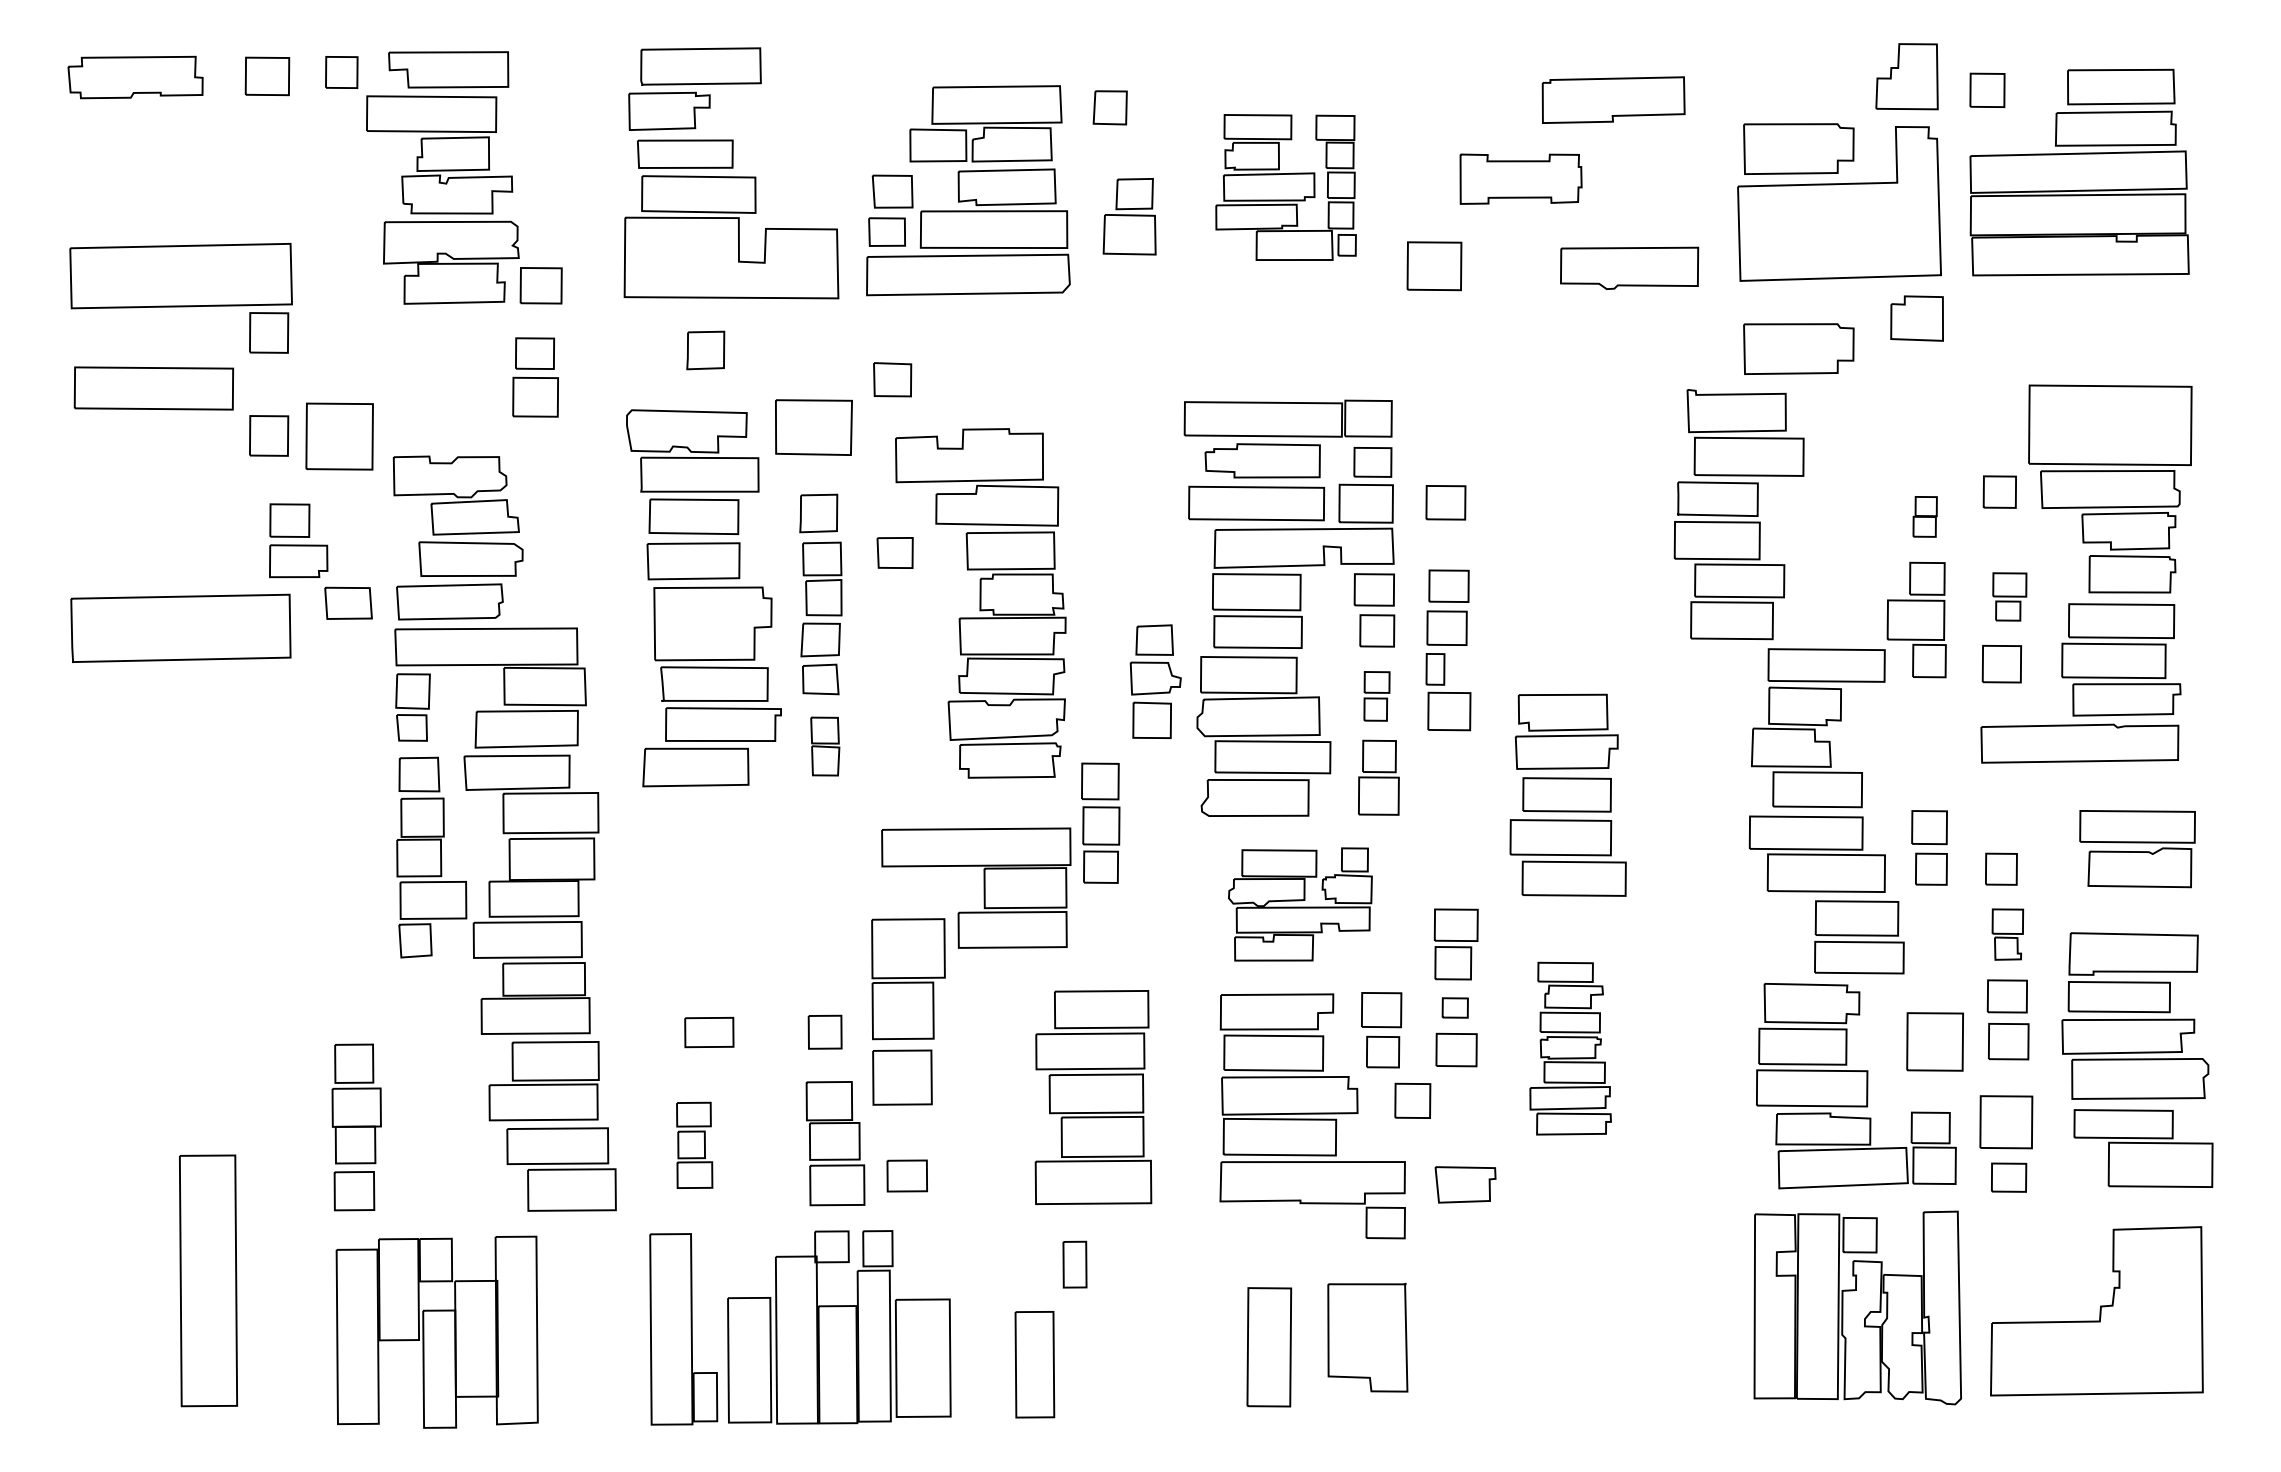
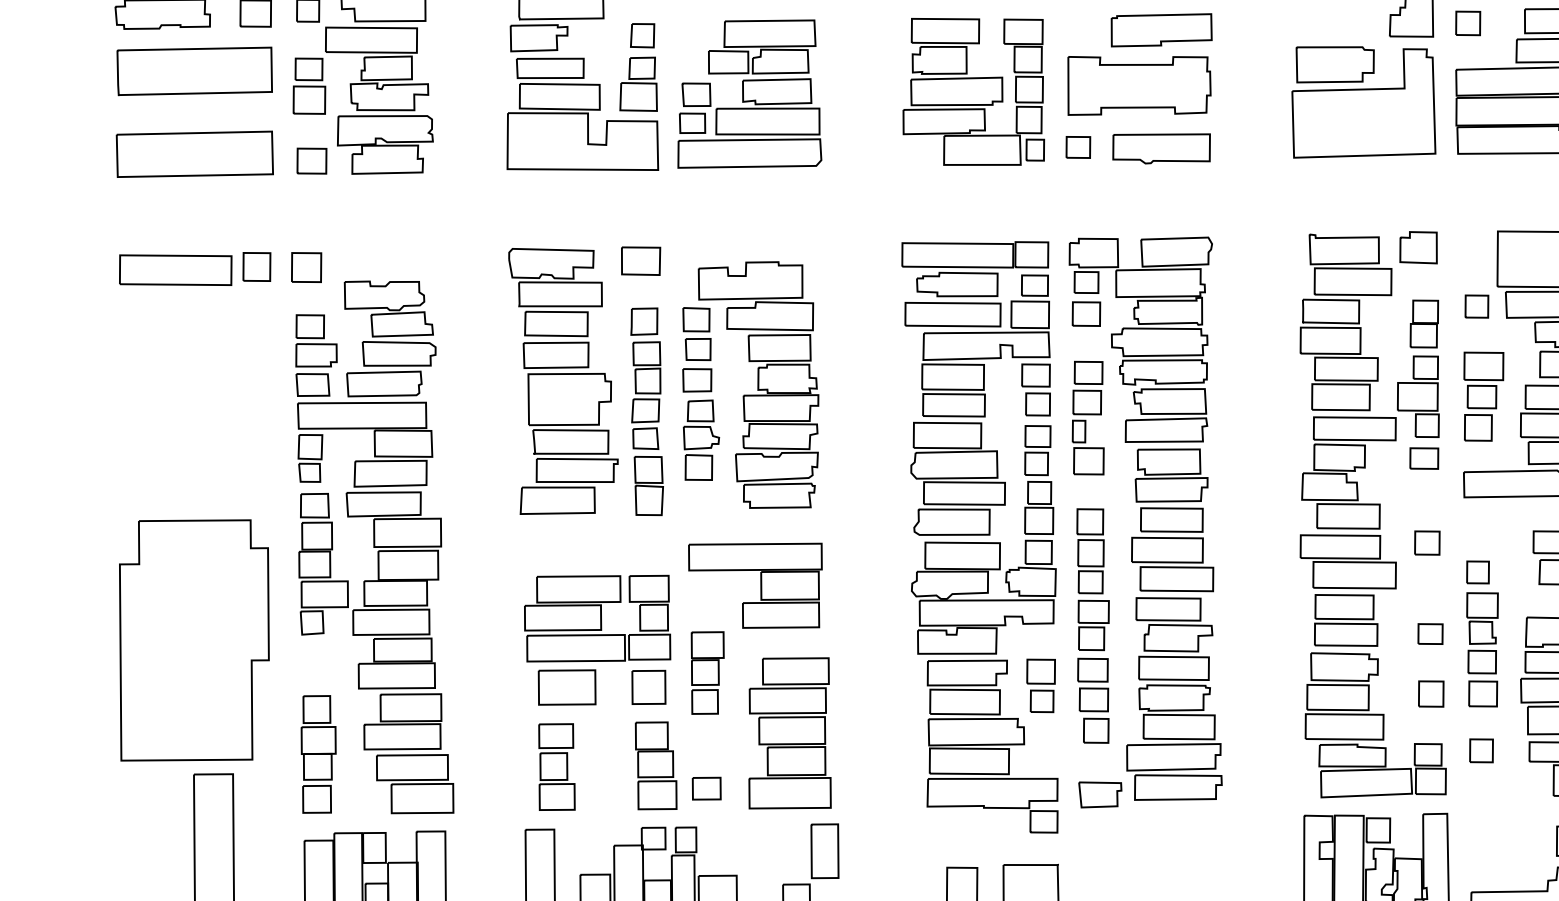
part: (1613, 99) -> (1161, 29), moved
part: (1109, 107) -> (642, 35), moved
part: (1520, 179) -> (1139, 86), size x1.67
part: (1285, 187) -> (973, 91), size x1.43
part: (1129, 216) -> (638, 84), moved
part: (1434, 266) -> (1078, 147), size x0.62
part: (1629, 267) -> (1161, 148), moved
part: (540, 285) -> (311, 160), moved
part: (1916, 318) -> (1418, 247), moved
part: (269, 332) -> (257, 194), removed
part: (1798, 348) -> (1334, 205), removed
part: (705, 350) -> (564, 206), removed
part: (535, 377) -> (309, 86), moved
part: (892, 379) -> (696, 319), moved
part: (153, 388) -> (175, 270), moved
part: (814, 427) -> (641, 261), size x0.71
part: (339, 436) -> (306, 267), size x0.62
part: (1738, 514) -> (1345, 322), moved
part: (1924, 516) -> (1423, 323), size x1.67
part: (1523, 539) -> (1141, 340), added
part: (298, 540) -> (316, 340), moved
part: (893, 596) -> (697, 380), added
part: (2009, 596) -> (1483, 380), size x1.67
part: (180, 627) -> (194, 70), moved
part: (1155, 681) -> (701, 440), moved
part: (1376, 696) -> (1037, 450), size x1.43
part: (1924, 707) -> (1423, 458), added
part: (825, 746) -> (649, 485), size x1.43
part: (1100, 822) -> (1090, 550), moved
part: (1931, 868) -> (1428, 571), removed
part: (1300, 904) -> (983, 597), size x1.43
part: (505, 919) -> (375, 607), moved
part: (752, 934) -> (597, 618), added
part: (2007, 934) -> (1482, 618), size x1.43
part: (1859, 937) -> (1346, 620), moved
part: (179, 965) -> (193, 640), added
part: (1455, 1007) -> (1093, 669), size x1.67
part: (908, 1011) -> (707, 672), size x0.62
part: (824, 1031) -> (648, 686), size x1.43
part: (709, 1032) -> (567, 687), size x1.67
part: (1934, 1041) -> (1430, 693), size x0.62
part: (1570, 1048) -> (1174, 698), size x1.67
part: (1093, 1097) -> (790, 733), moved
part: (1412, 1100) -> (1096, 730), moved
part: (2006, 1122) -> (1481, 750), size x0.62
part: (694, 1145) -> (556, 767), size x1.43
part: (2009, 1177) -> (1430, 633), moved
part: (1074, 1264) -> (824, 851), size x1.67

